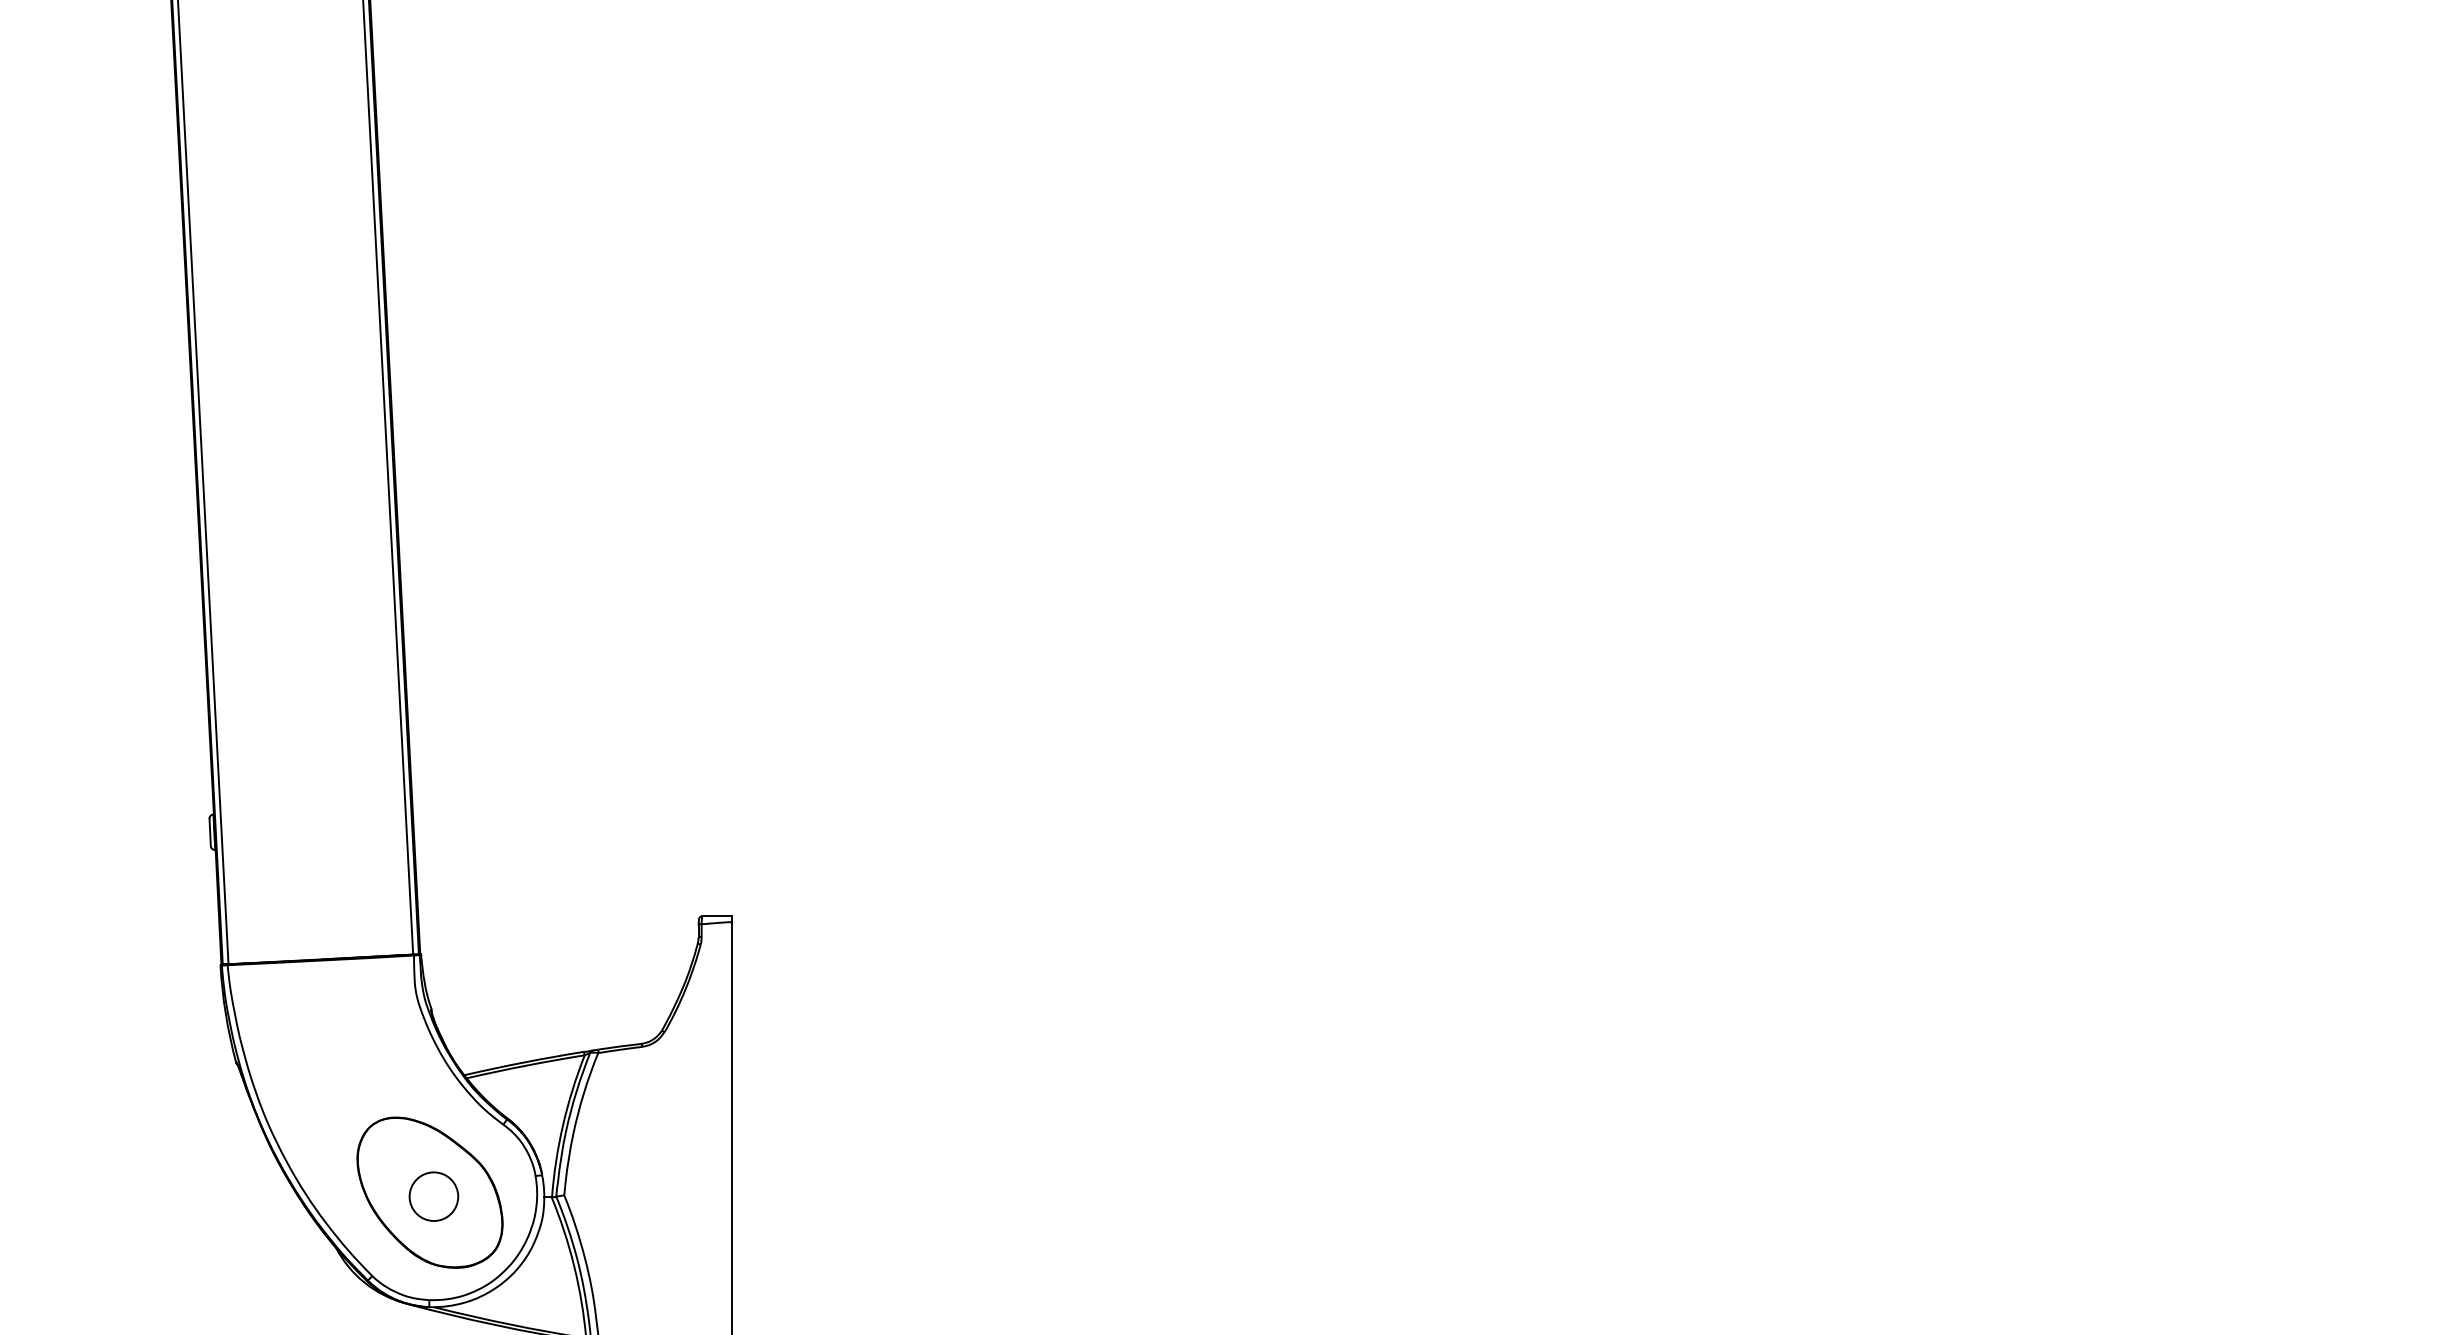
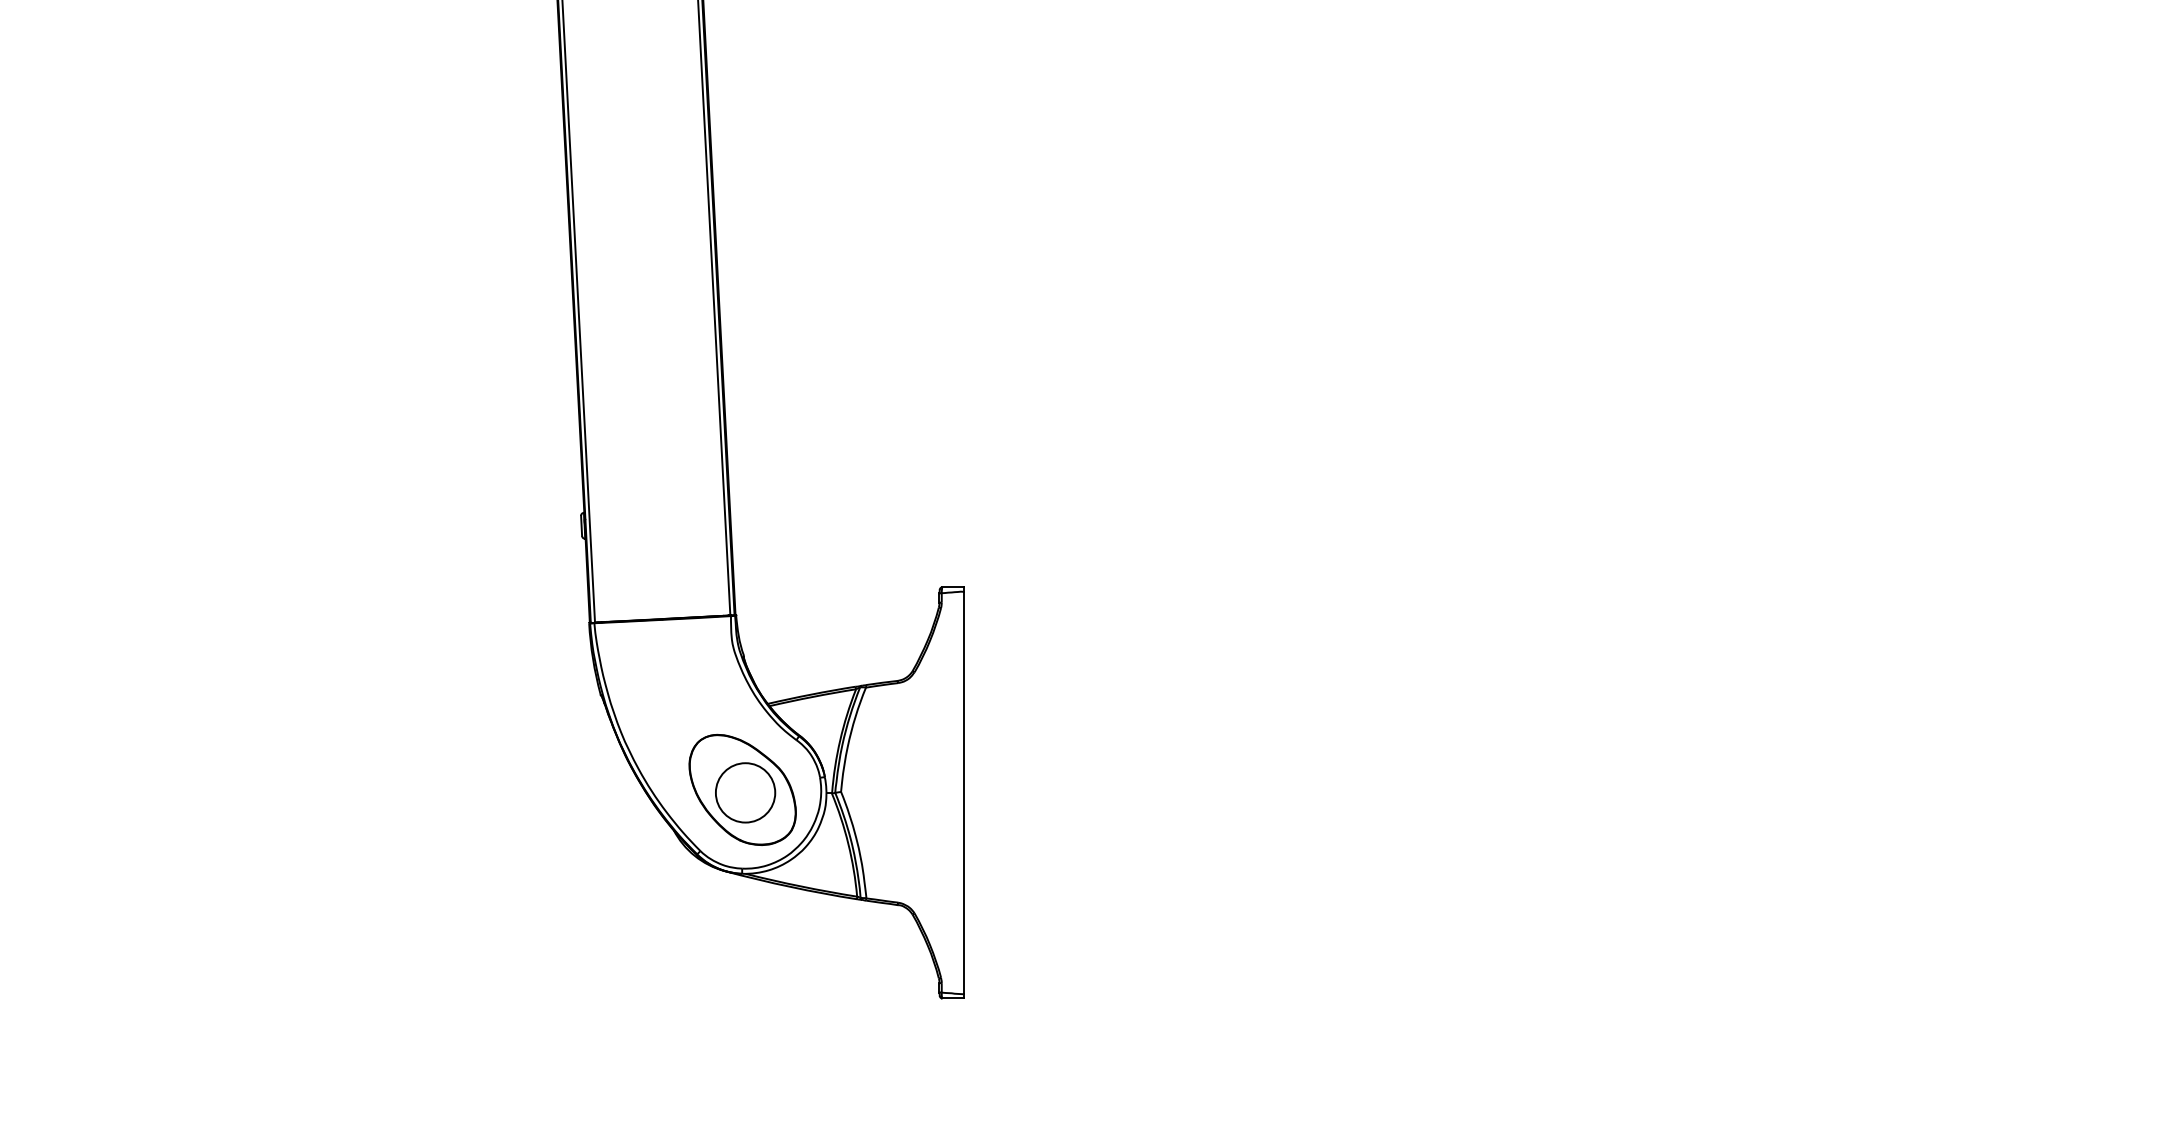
circle: (433, 1196) -> (745, 792), size x1.67

